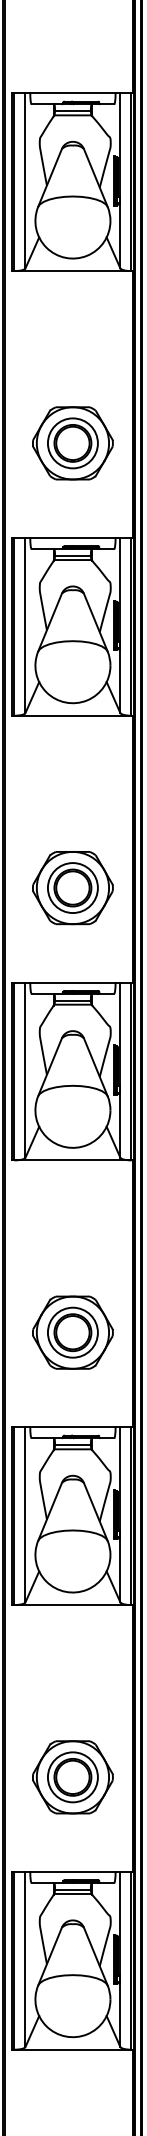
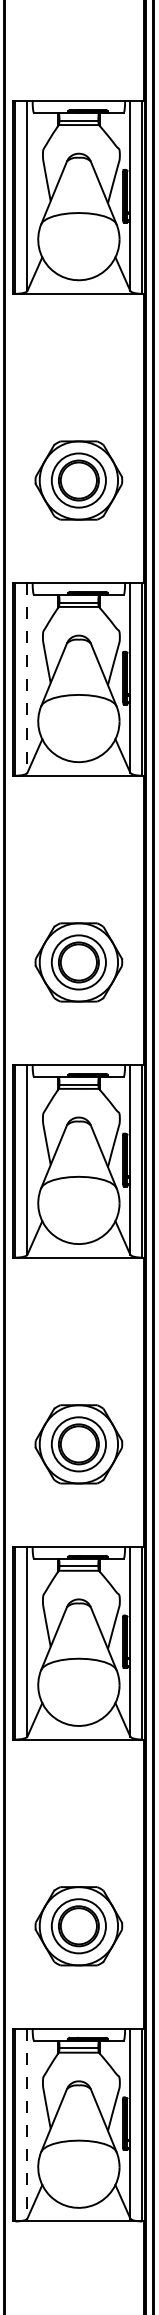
line: (25, 625) -> (27, 677), solid -> dashed
line: (25, 1959) -> (27, 2123), solid -> dashed

